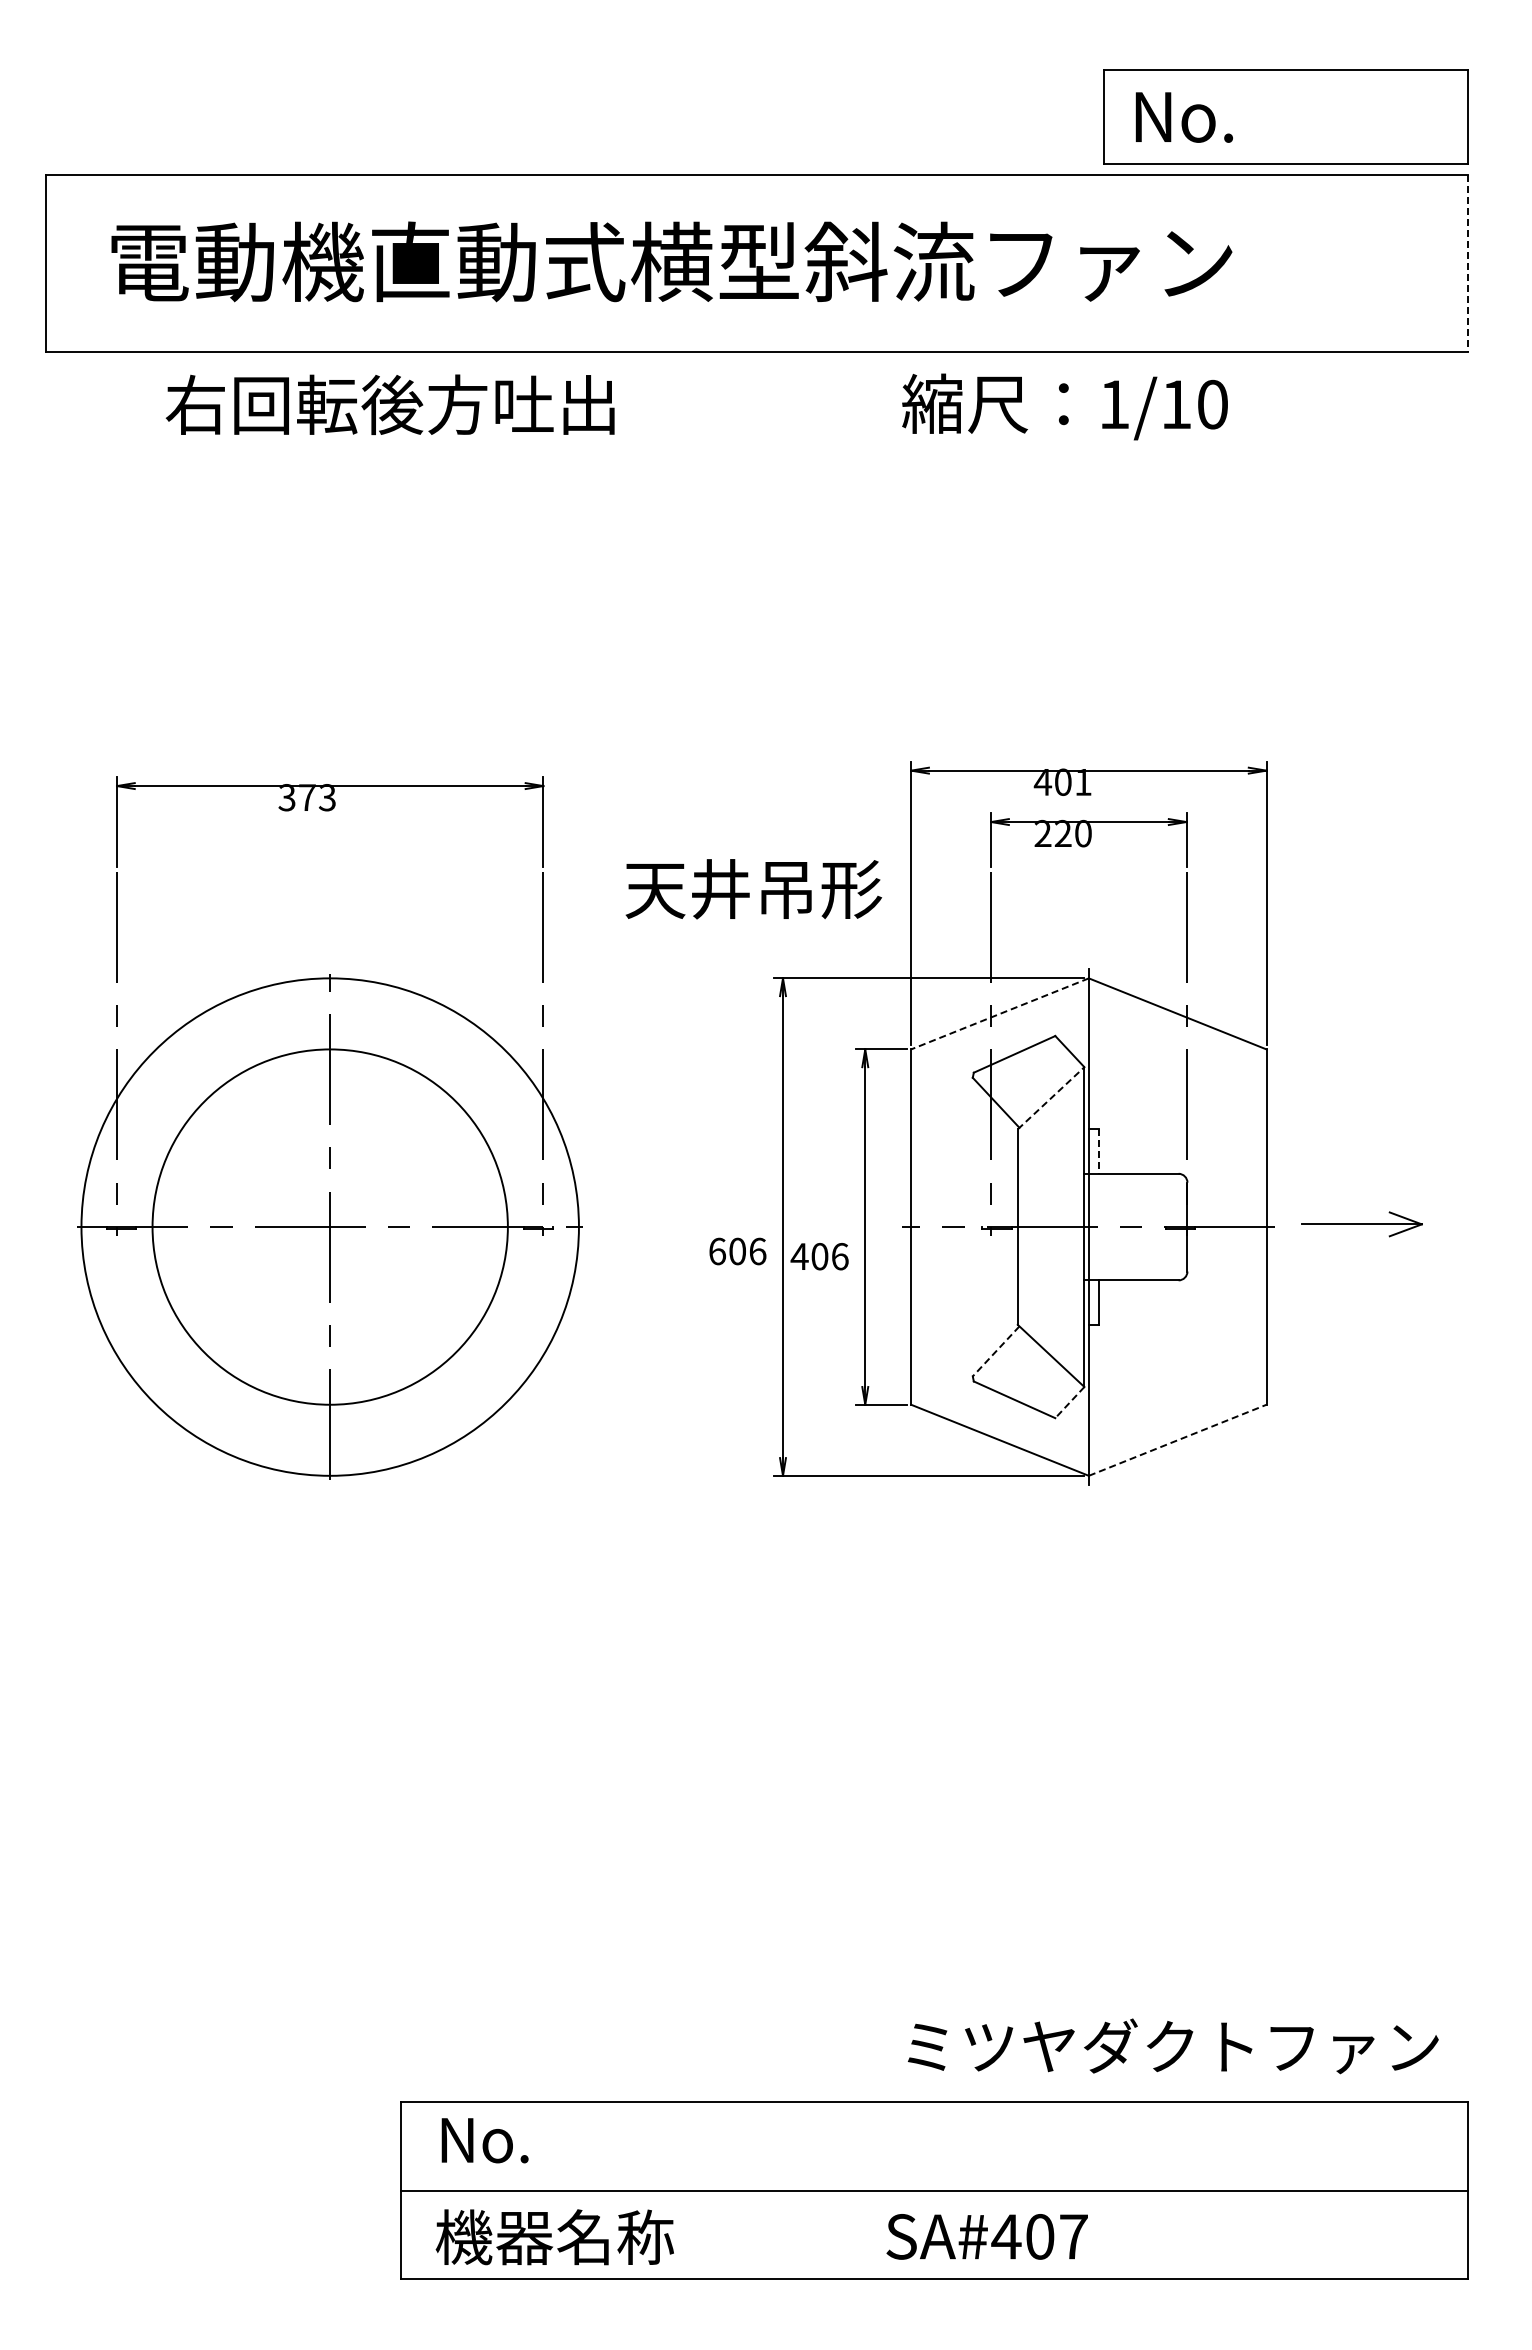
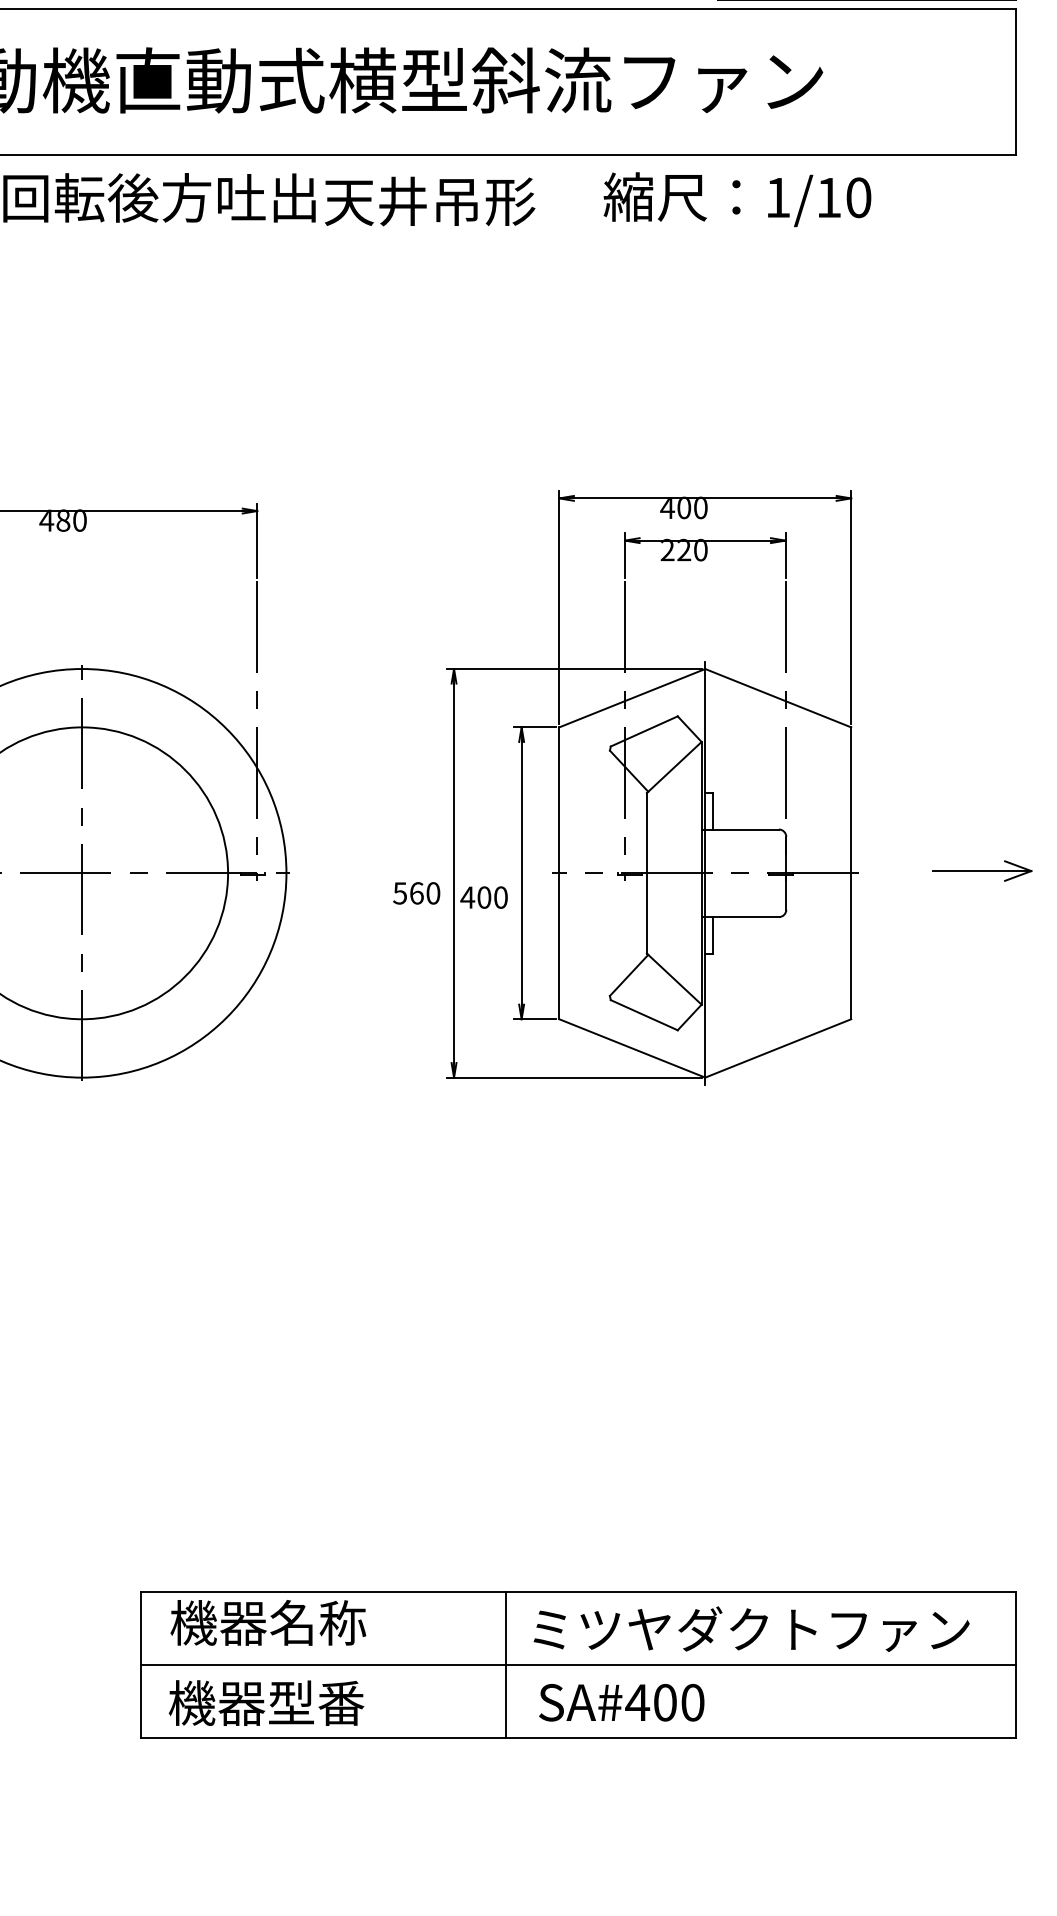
line: (1467, 263) -> (1016, 81), dashed -> solid
text: (1064, 406) -> (737, 199), moved
text: (1083, 781) -> (700, 507), 401 -> 400
text: (306, 797) -> (62, 520), 373 -> 480
text: (753, 889) -> (429, 201), moved
line: (1000, 1013) -> (632, 697), dashed -> solid
line: (1051, 1098) -> (674, 767), dashed -> solid
line: (1098, 1152) -> (713, 812), dashed -> solid
part: (1361, 1224) -> (981, 871), moved
text: (737, 1251) -> (416, 893), 606 -> 560
text: (840, 1256) -> (501, 897), 406 -> 400
line: (995, 1351) -> (628, 975), dashed -> solid
line: (1069, 1402) -> (689, 1017), dashed -> solid
line: (1177, 1440) -> (778, 1048), dashed -> solid
text: (1173, 2046) -> (751, 1629), moved
text: (556, 2139) -> (268, 1622), No. -> 機器名称
line: (845, 2190) -> (505, 1664), added
text: (1073, 2236) -> (692, 1702), SA#407 -> SA#400
text: (615, 2237) -> (316, 1703), 機器名称 -> 機器型番

